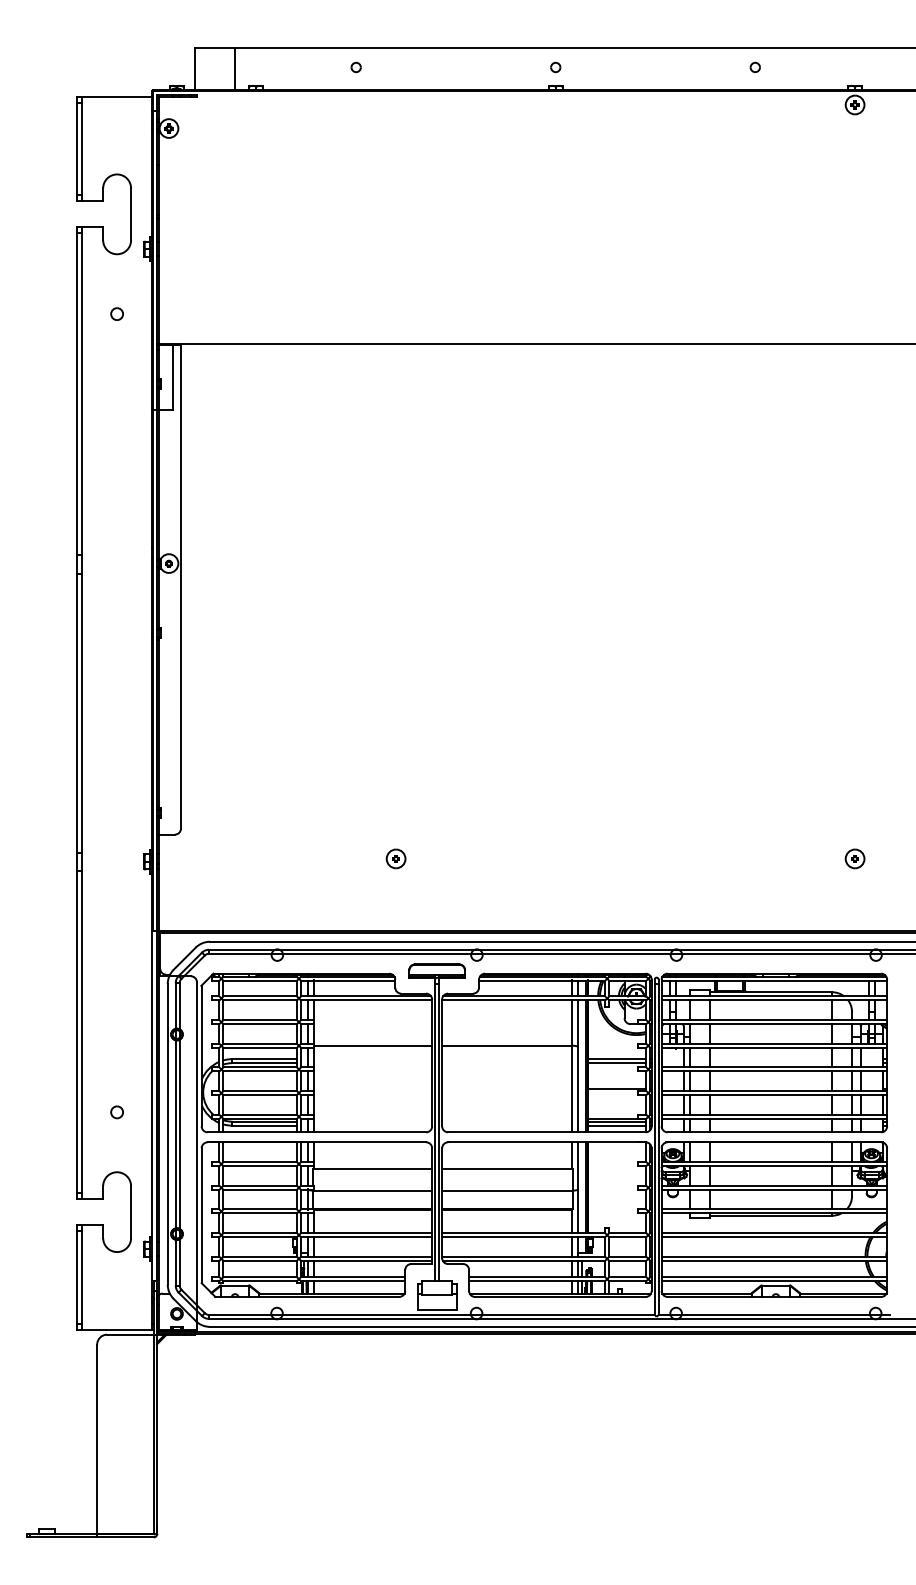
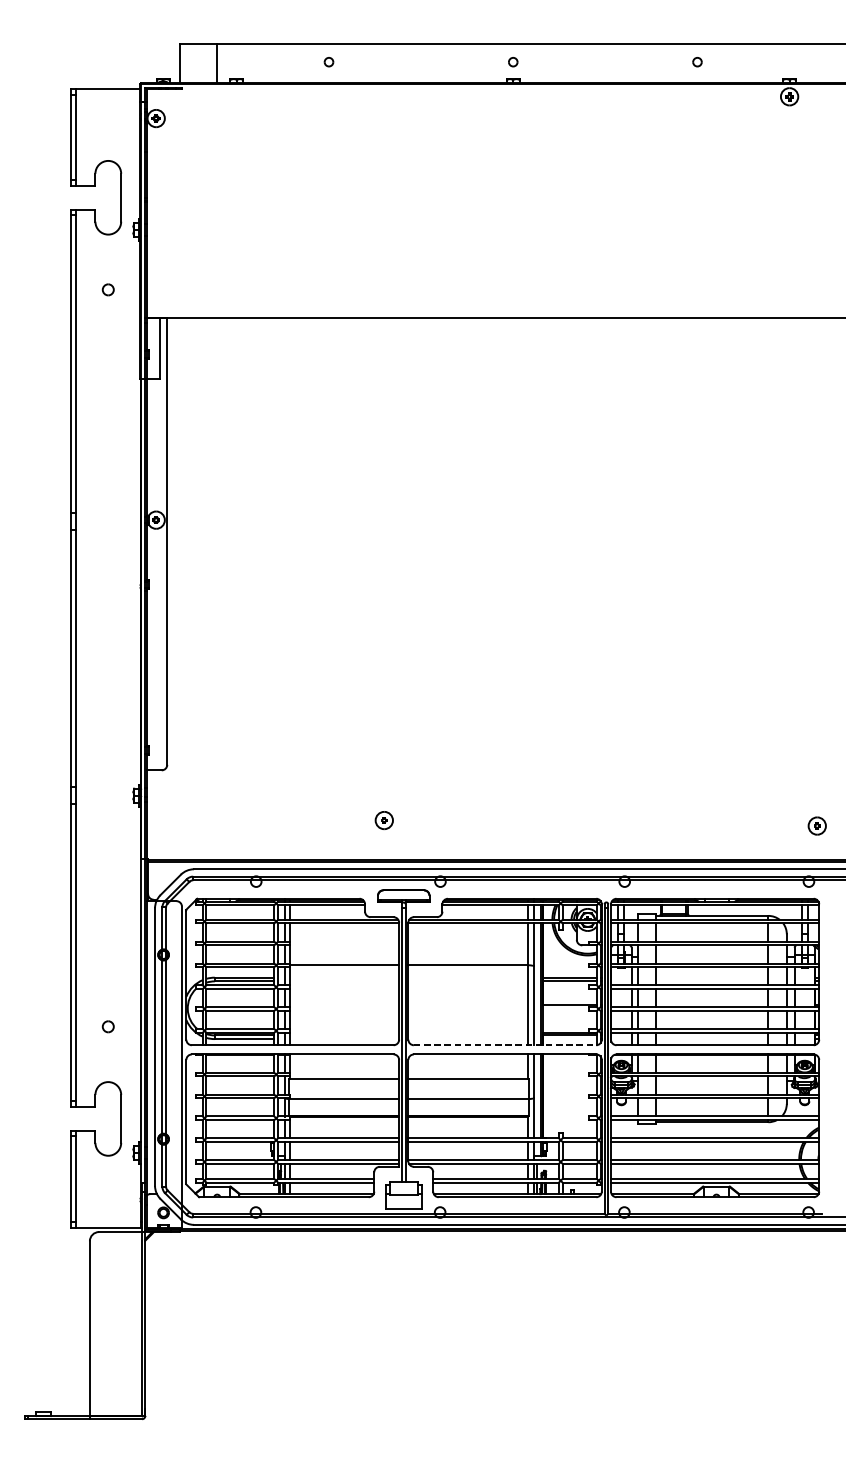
part: (395, 858) -> (383, 820), moved
part: (854, 858) -> (816, 825), moved
line: (616, 1125) -> (569, 1038), removed
line: (546, 1132) -> (504, 1045), solid -> dashed

